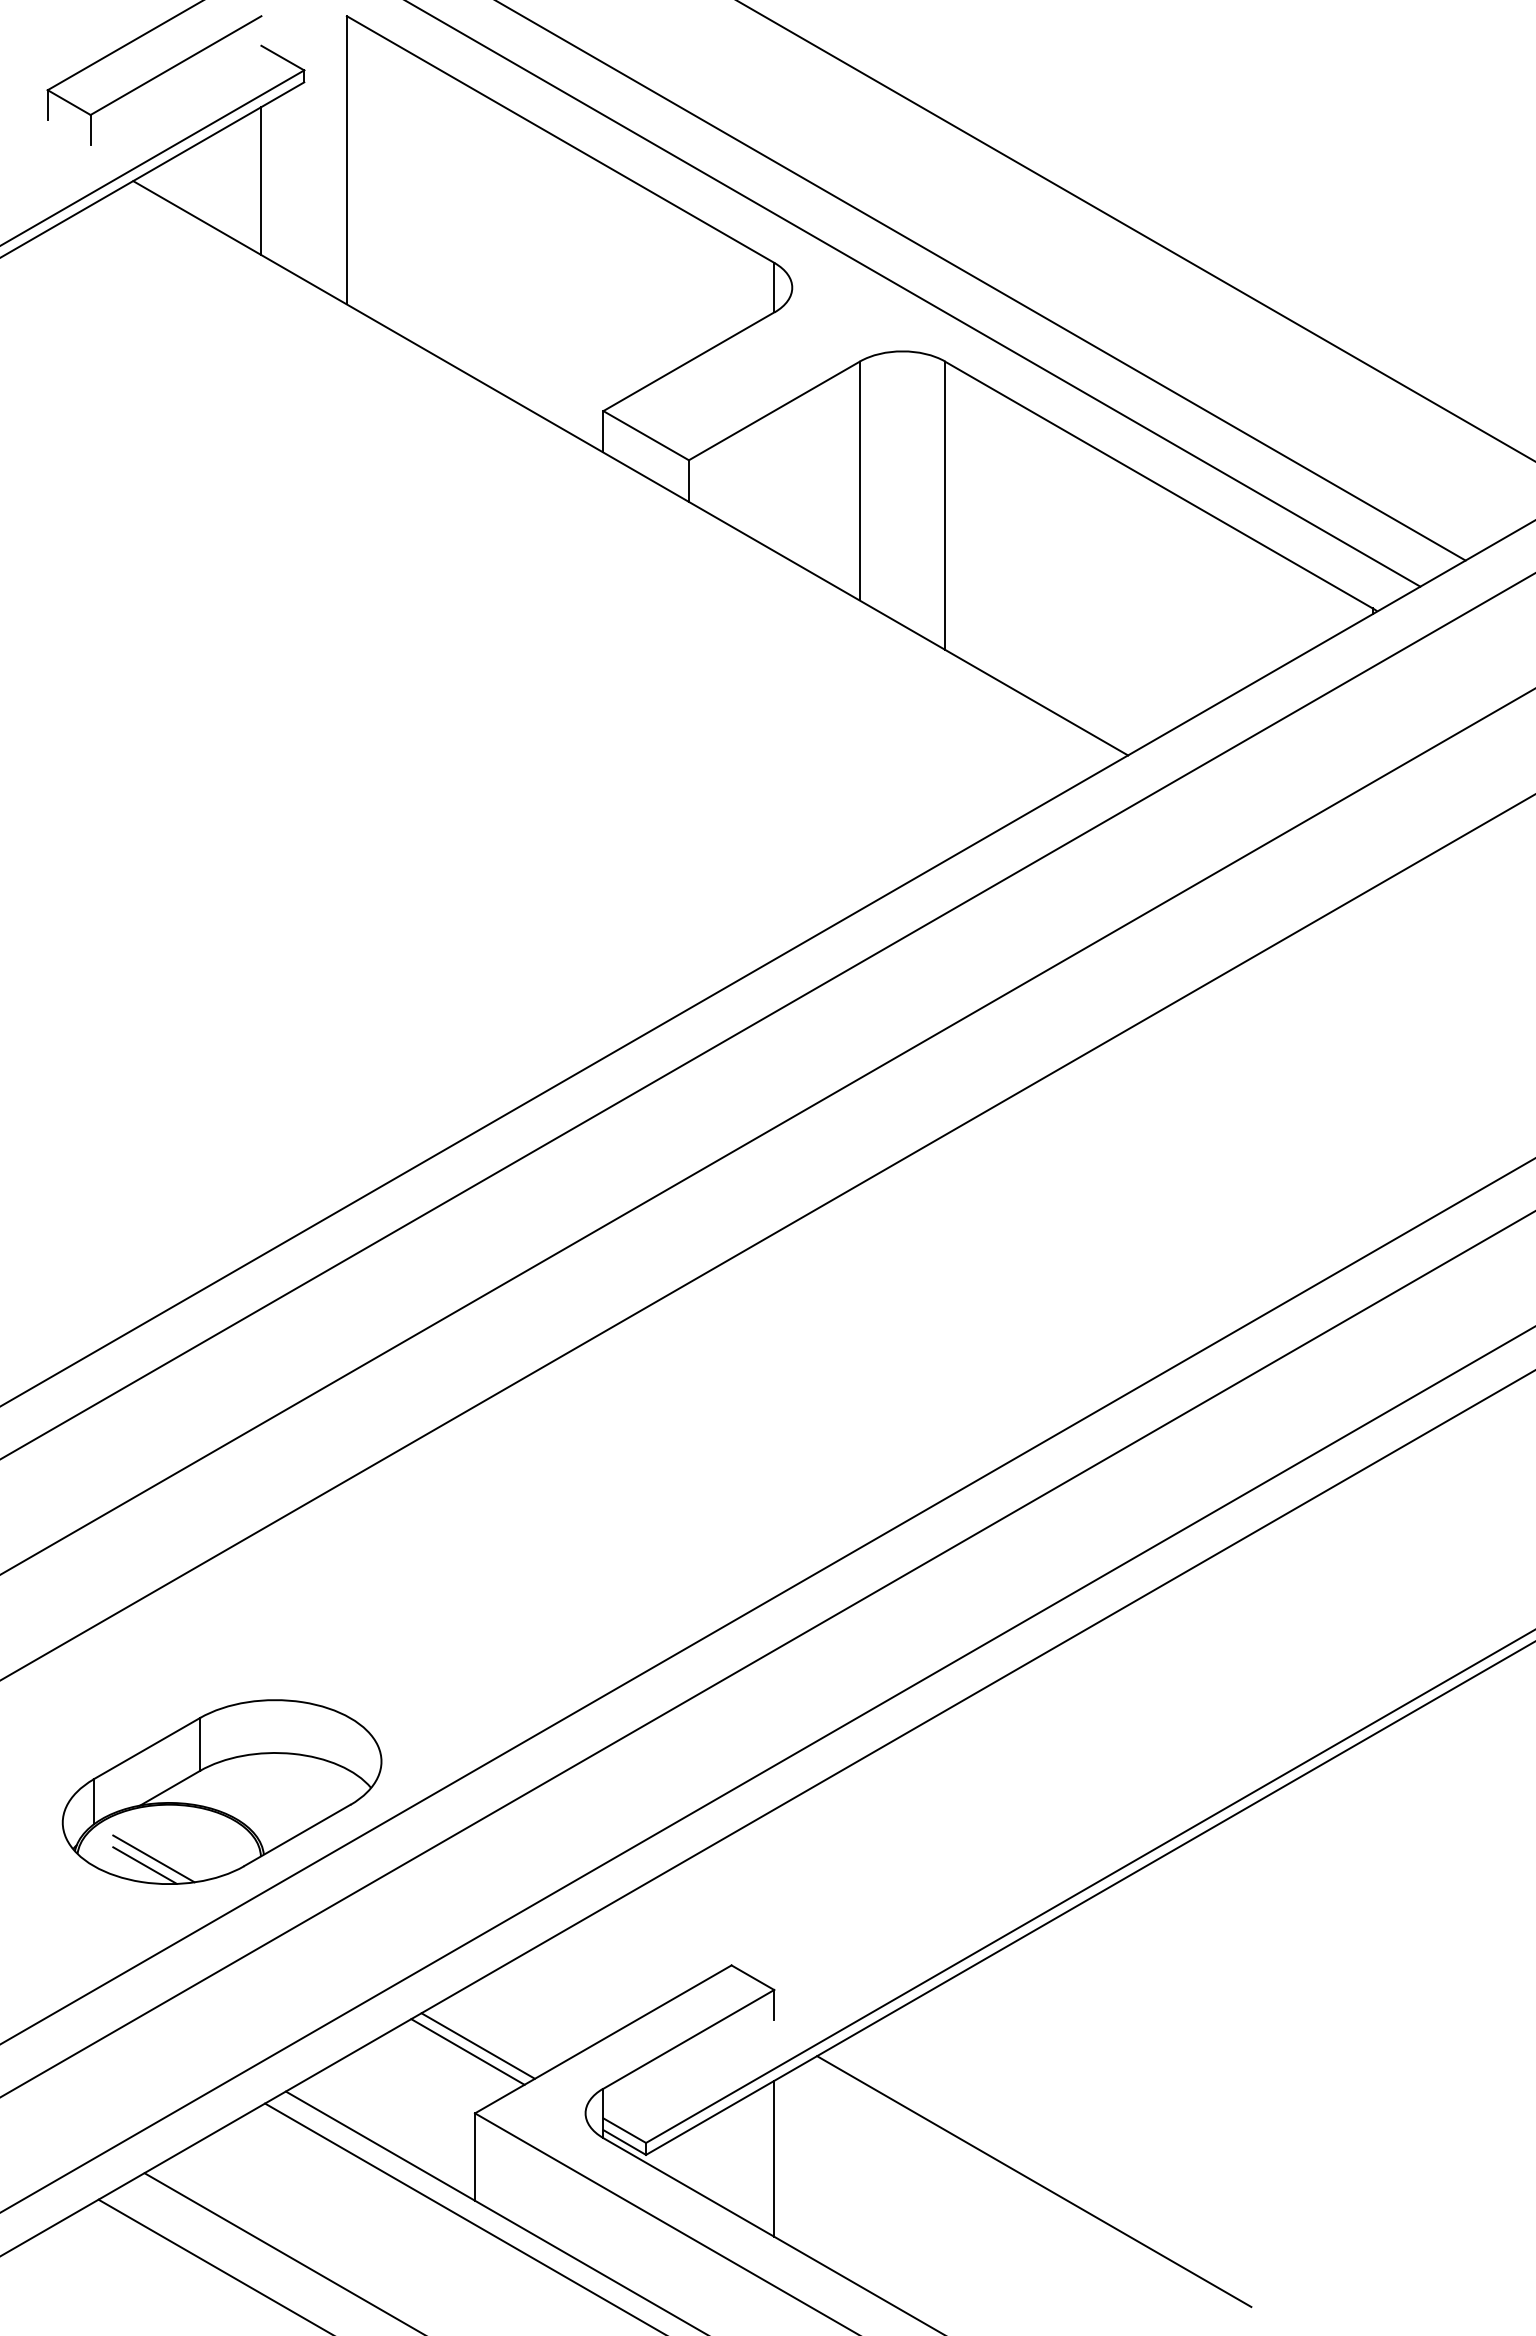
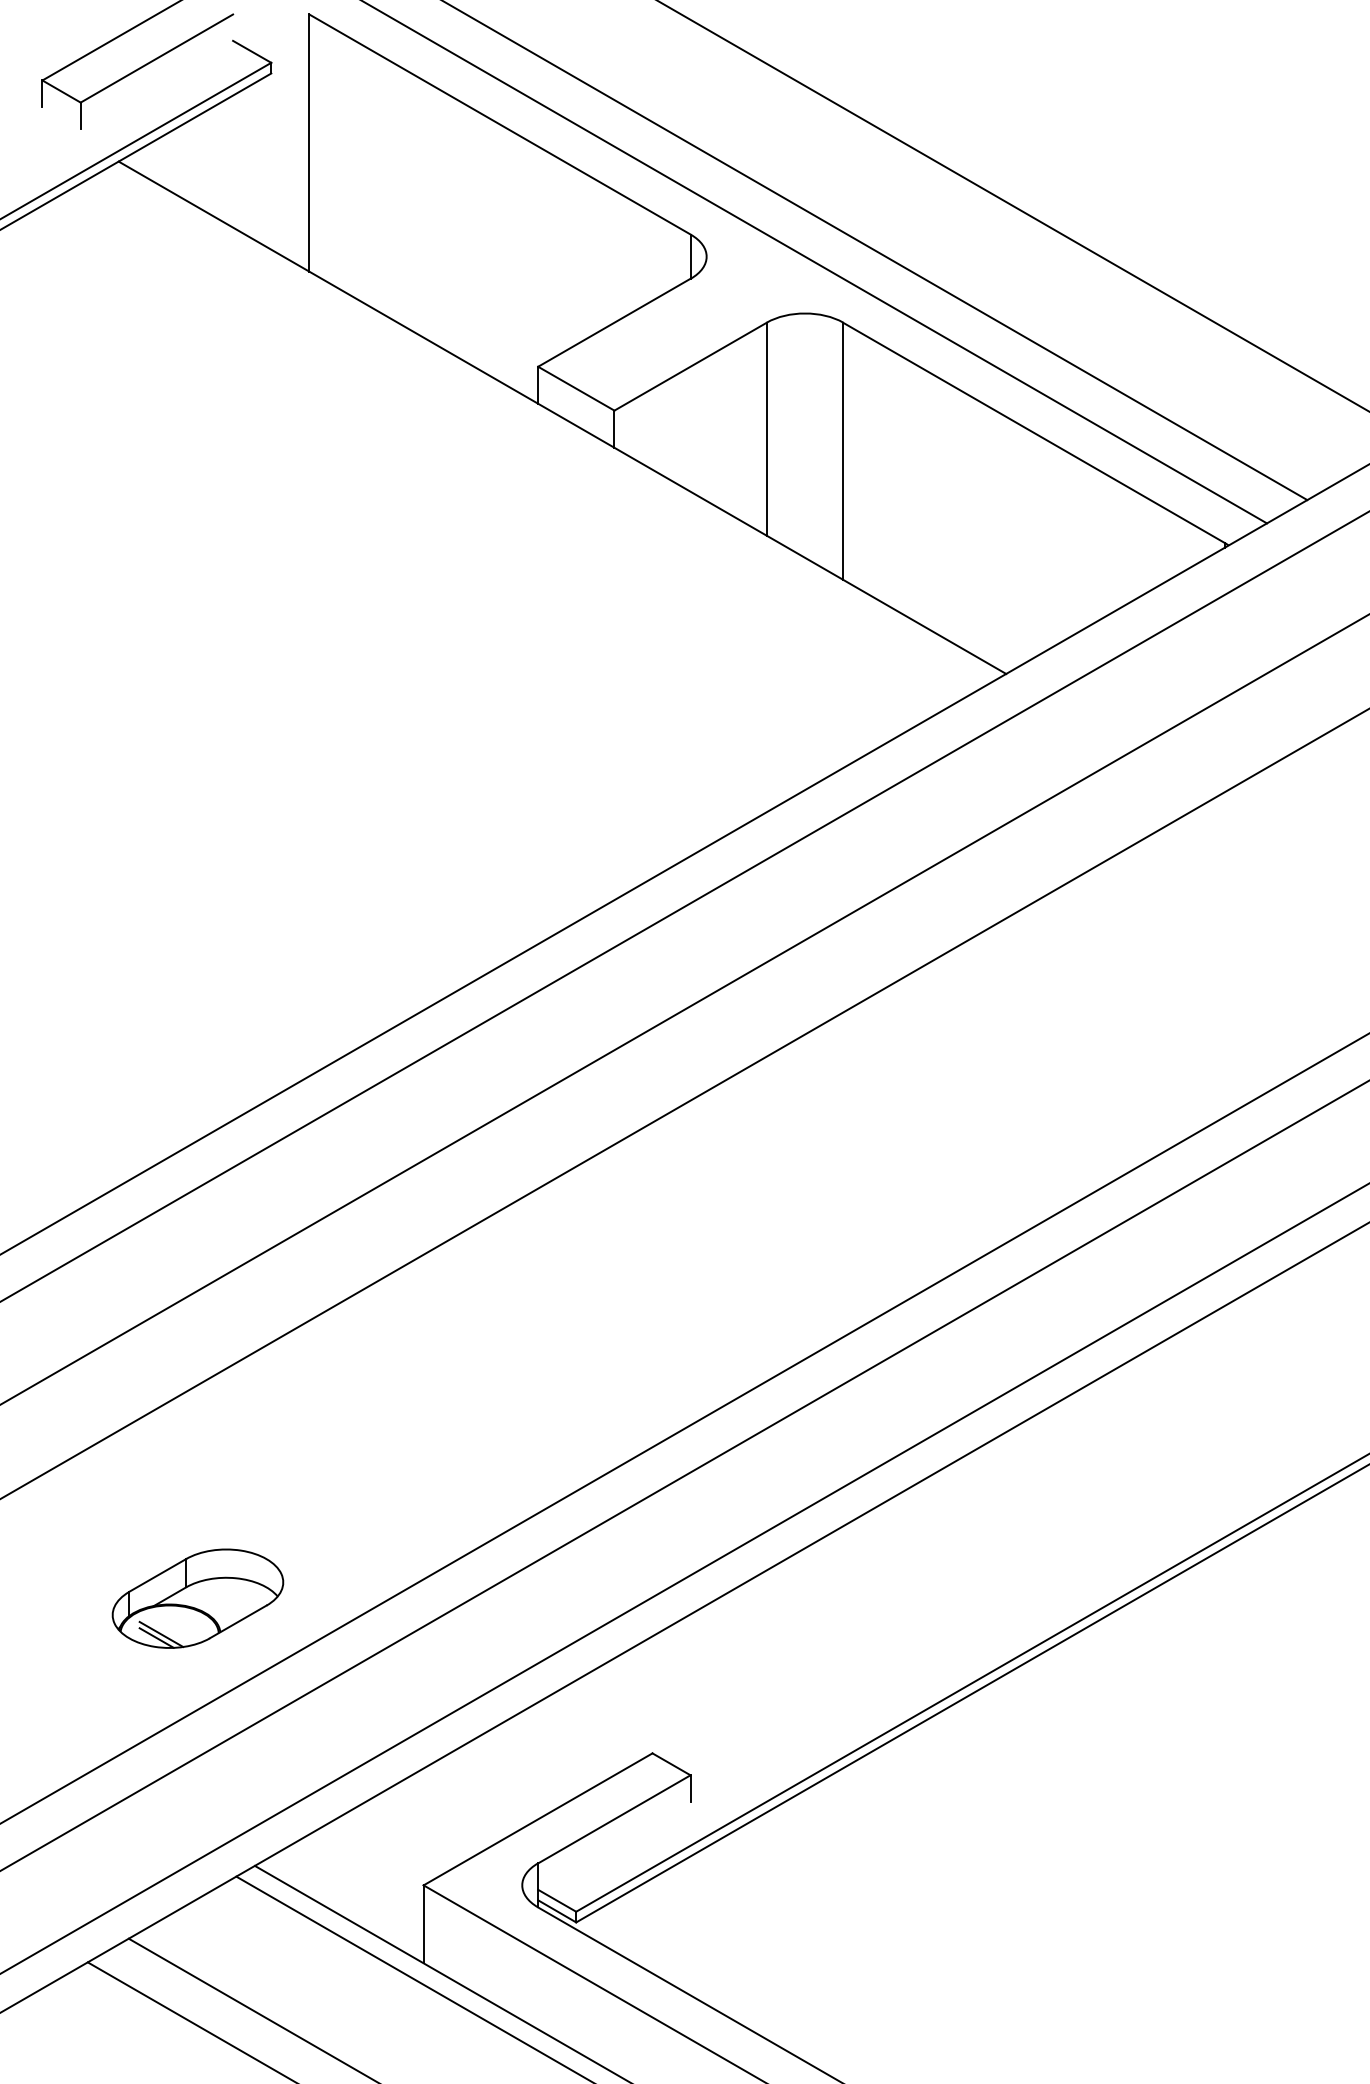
line: (261, 180) -> (233, 161), removed
part: (221, 1791) -> (197, 1598), size x0.6
line: (477, 2045) -> (425, 1824), removed
line: (467, 2051) -> (416, 1830), removed
line: (774, 2158) -> (690, 1925), removed
line: (1034, 2181) -> (922, 1946), removed

